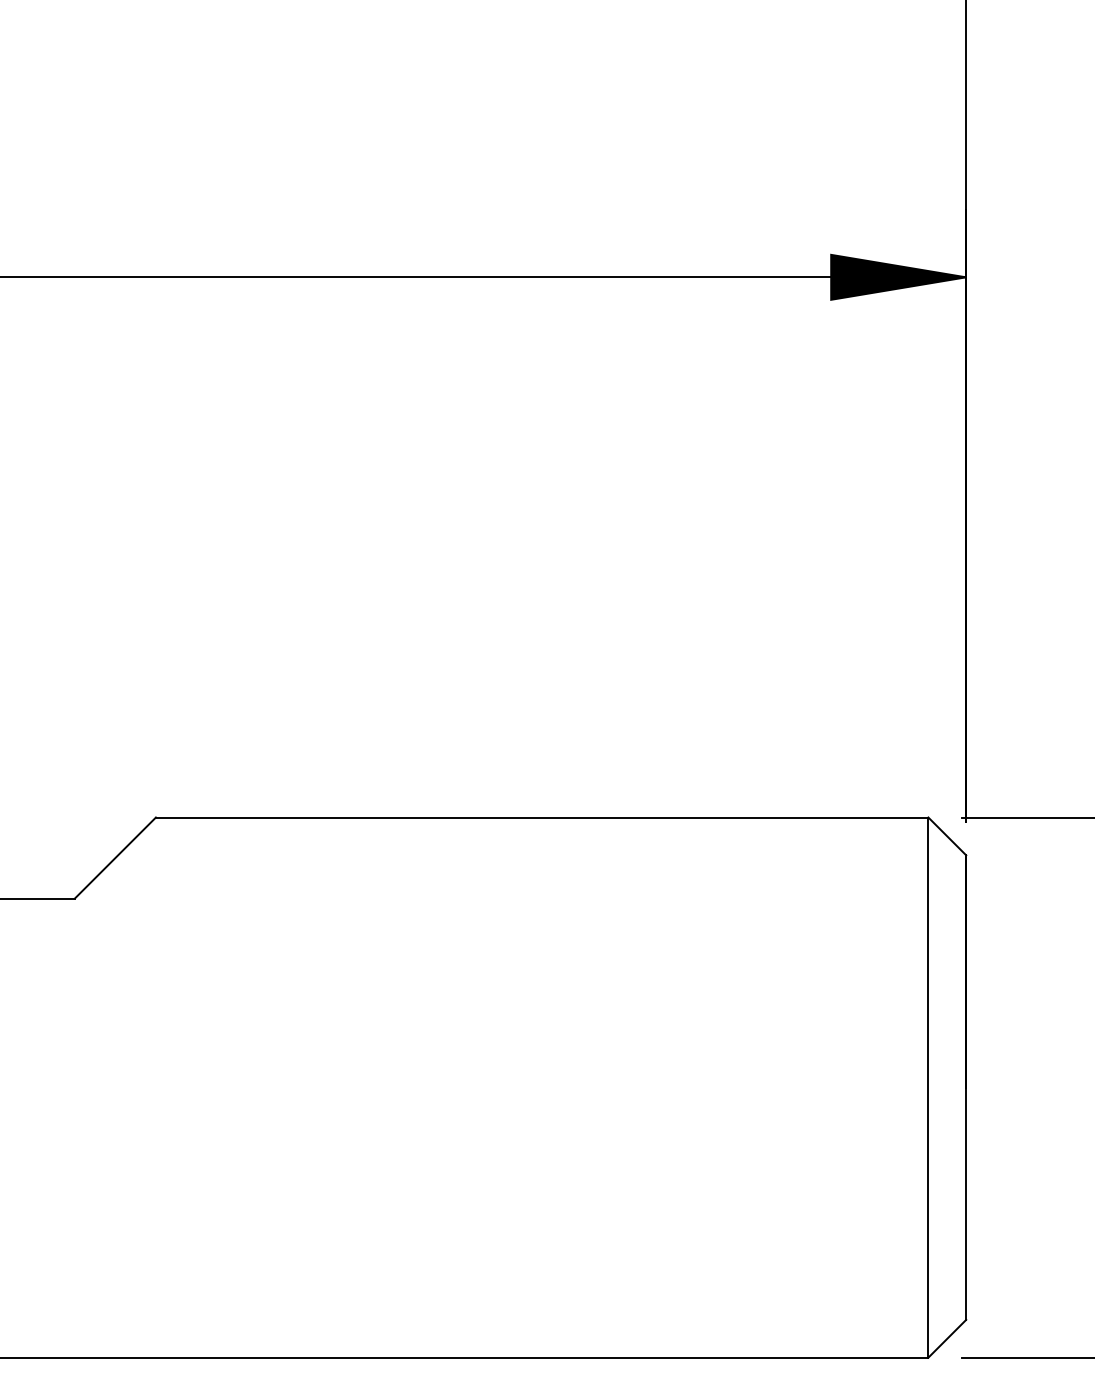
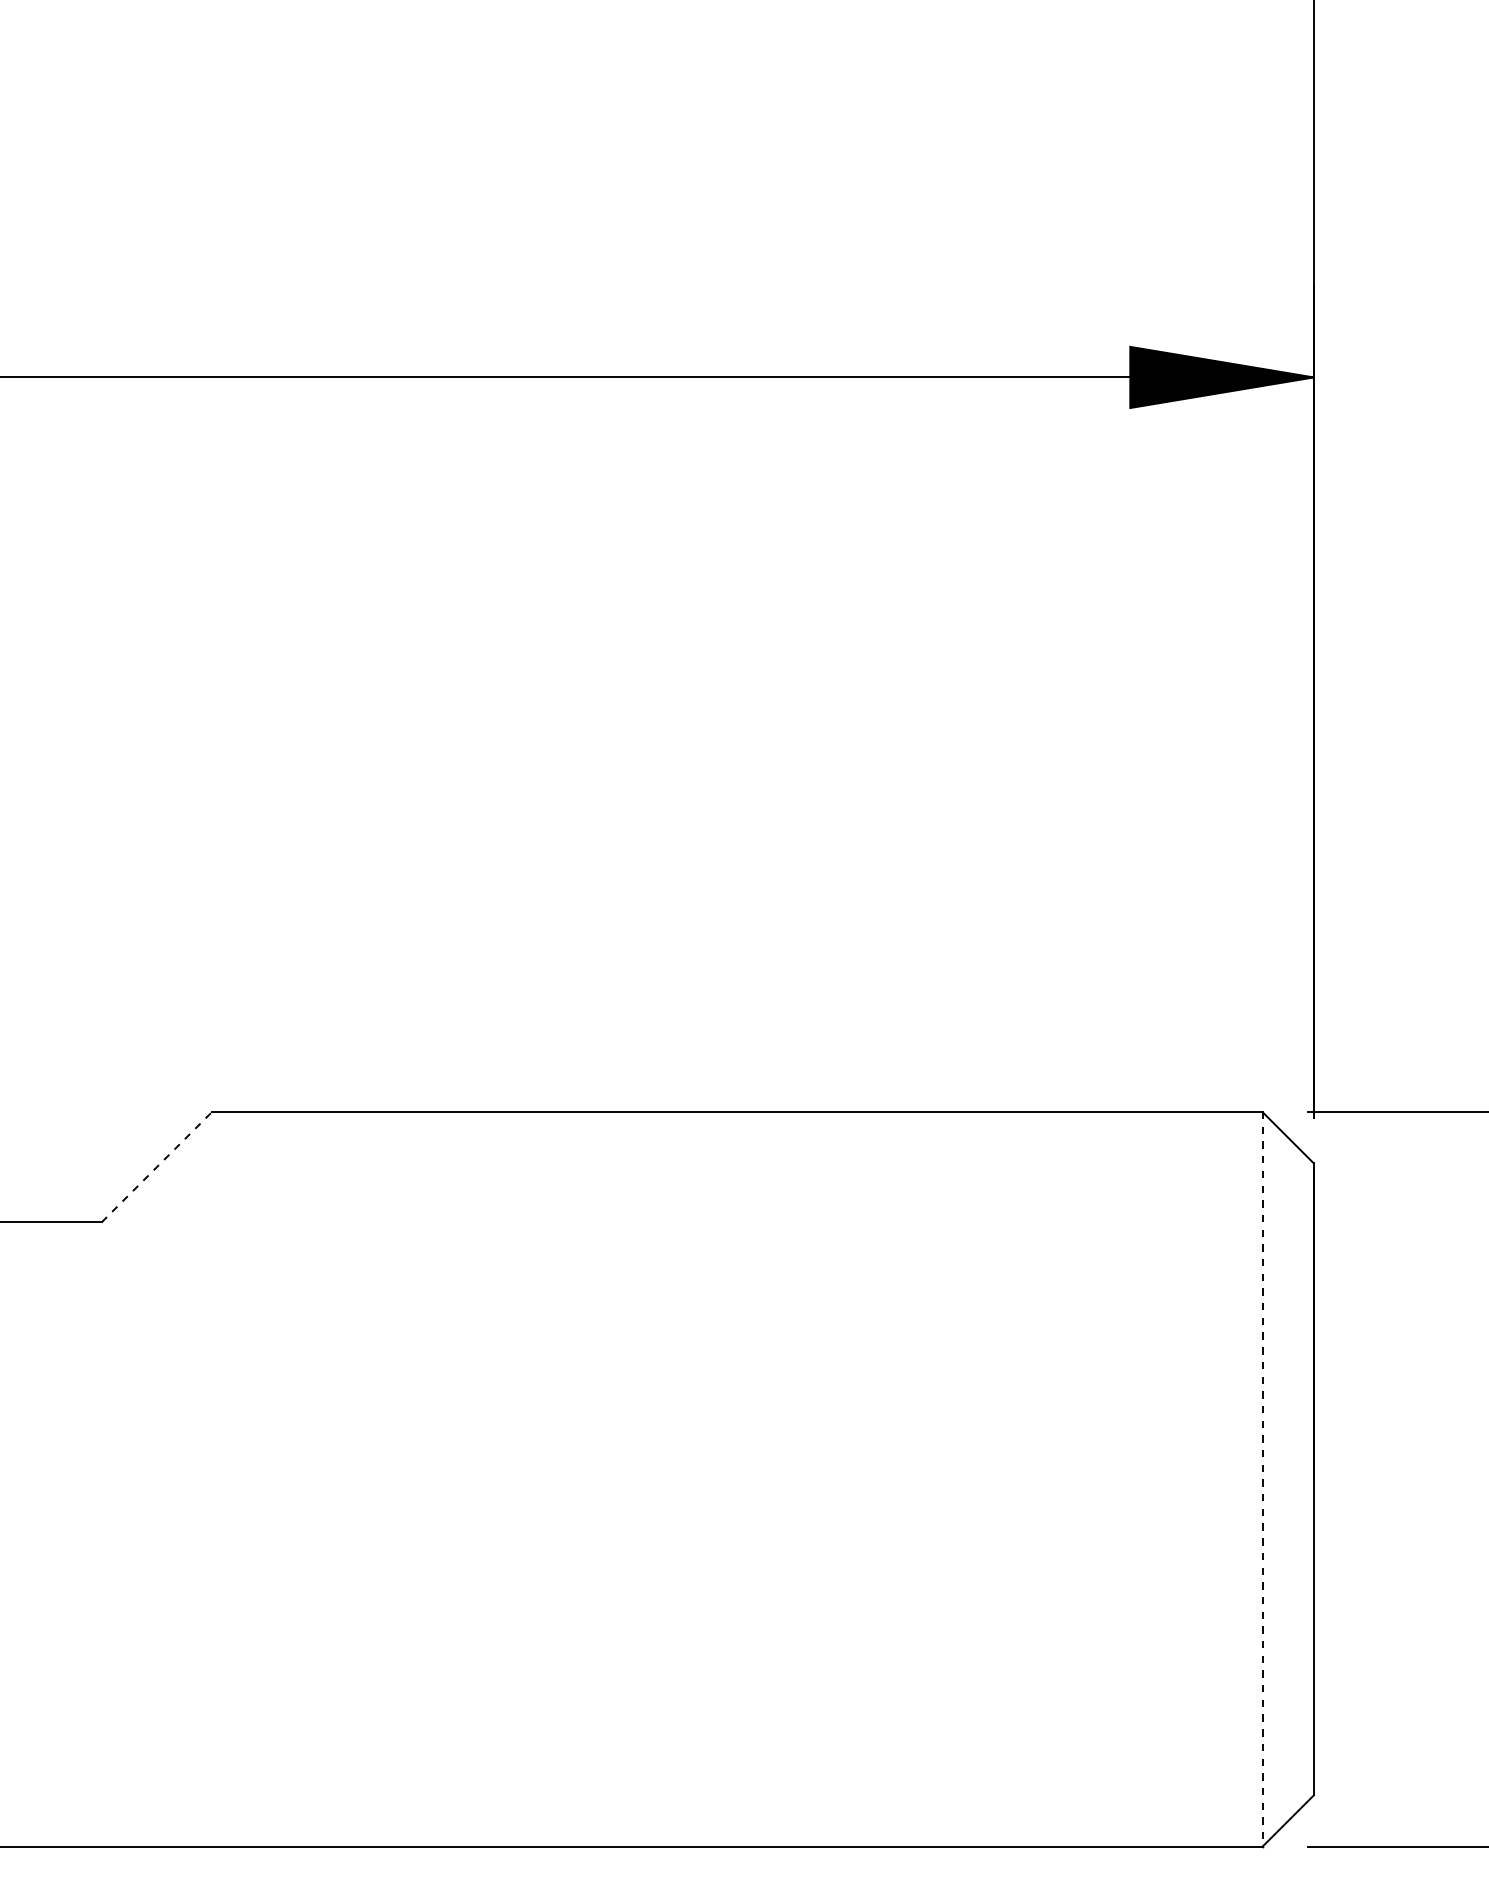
line: (115, 858) -> (156, 1167), solid -> dashed
line: (928, 1087) -> (1262, 1479), solid -> dashed

